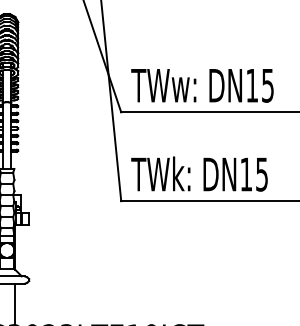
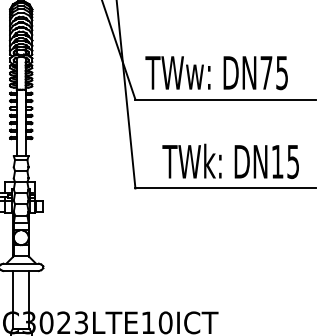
text: (252, 85) -> (266, 72), DN15 -> DN75
text: (199, 173) -> (230, 160), moved

